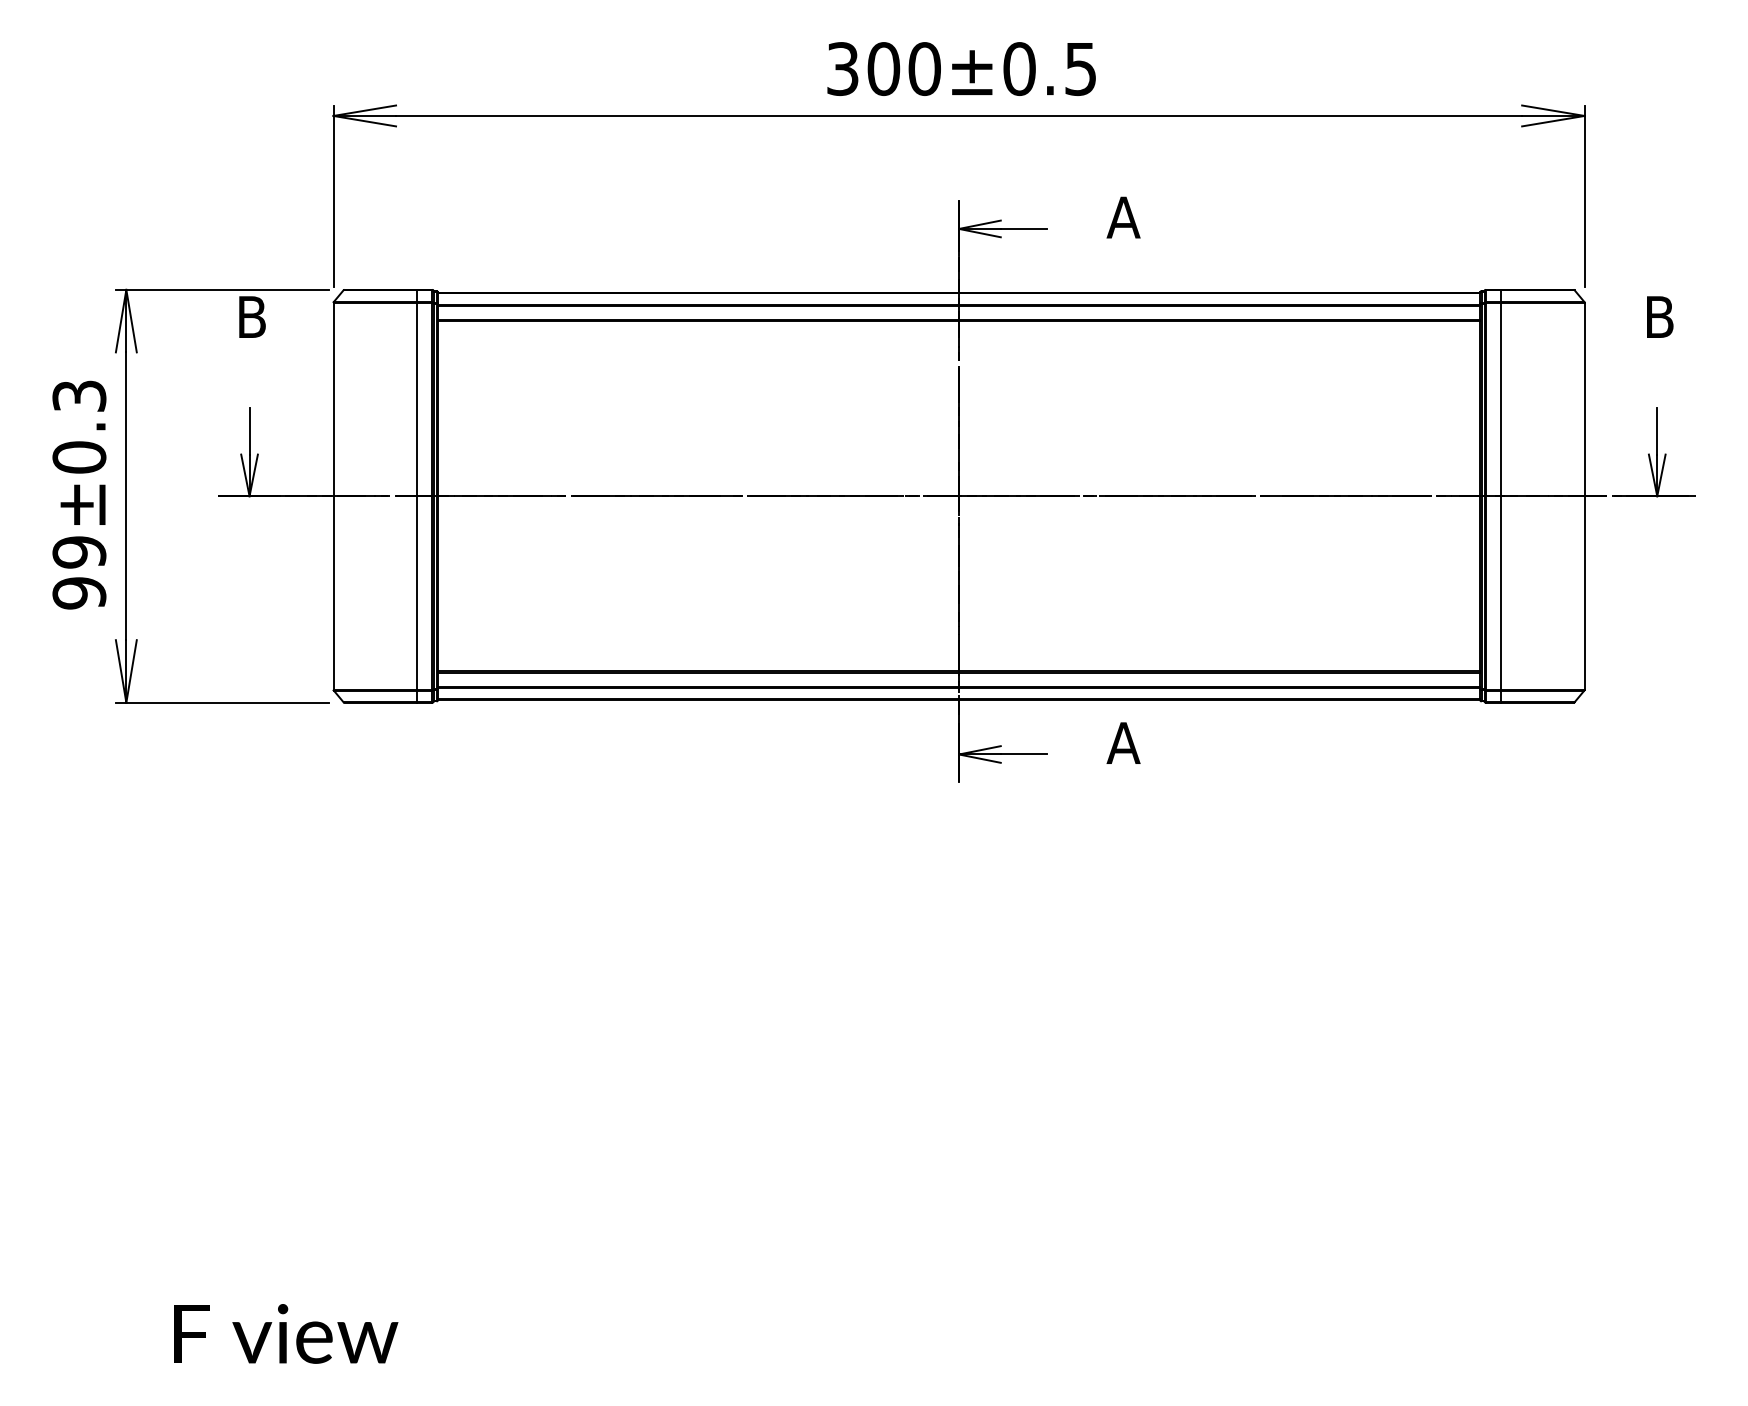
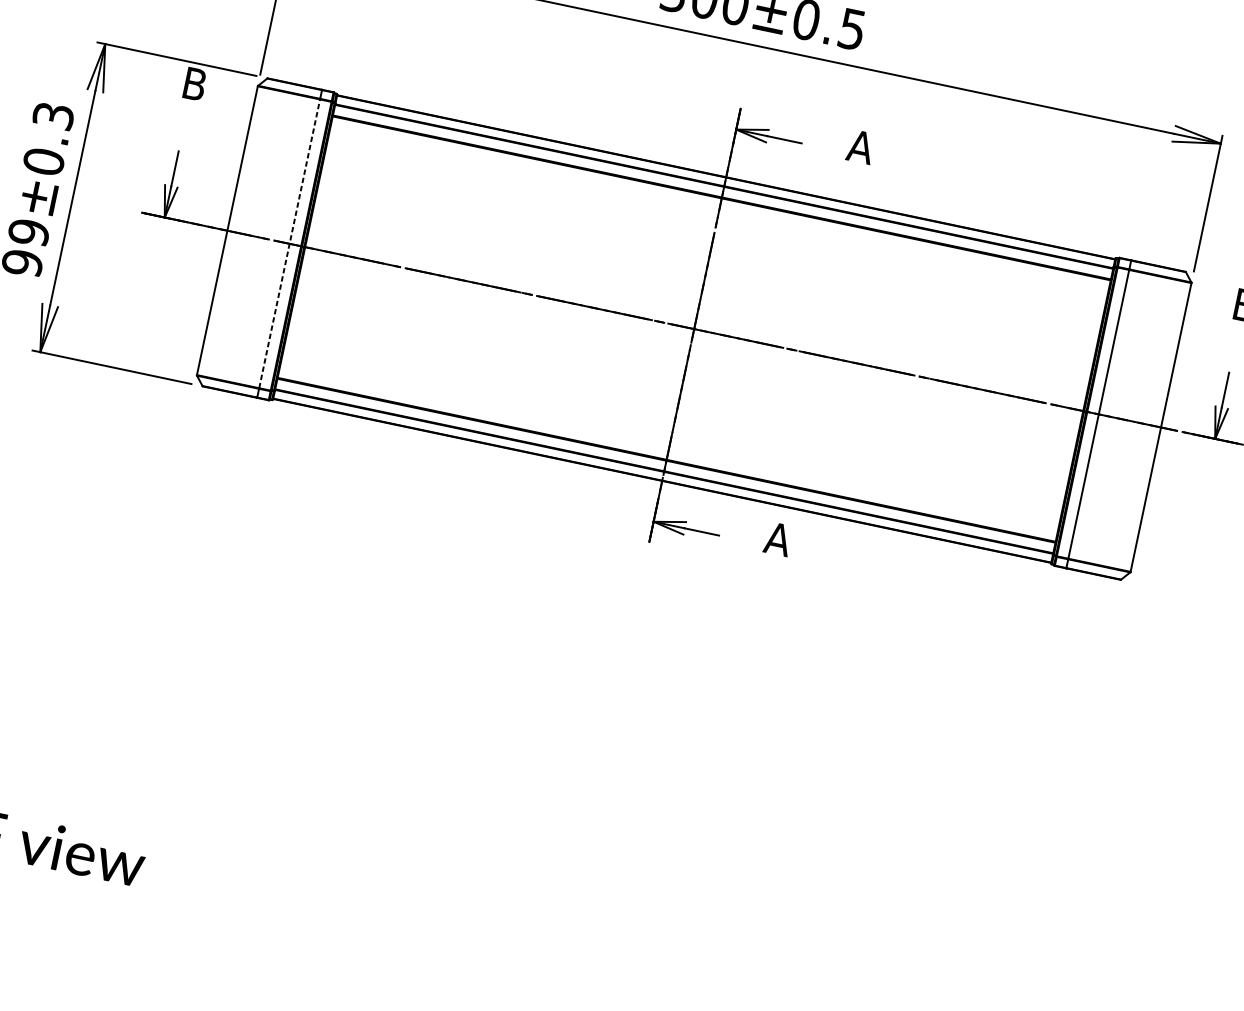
line: (416, 495) -> (289, 243), solid -> dashed

